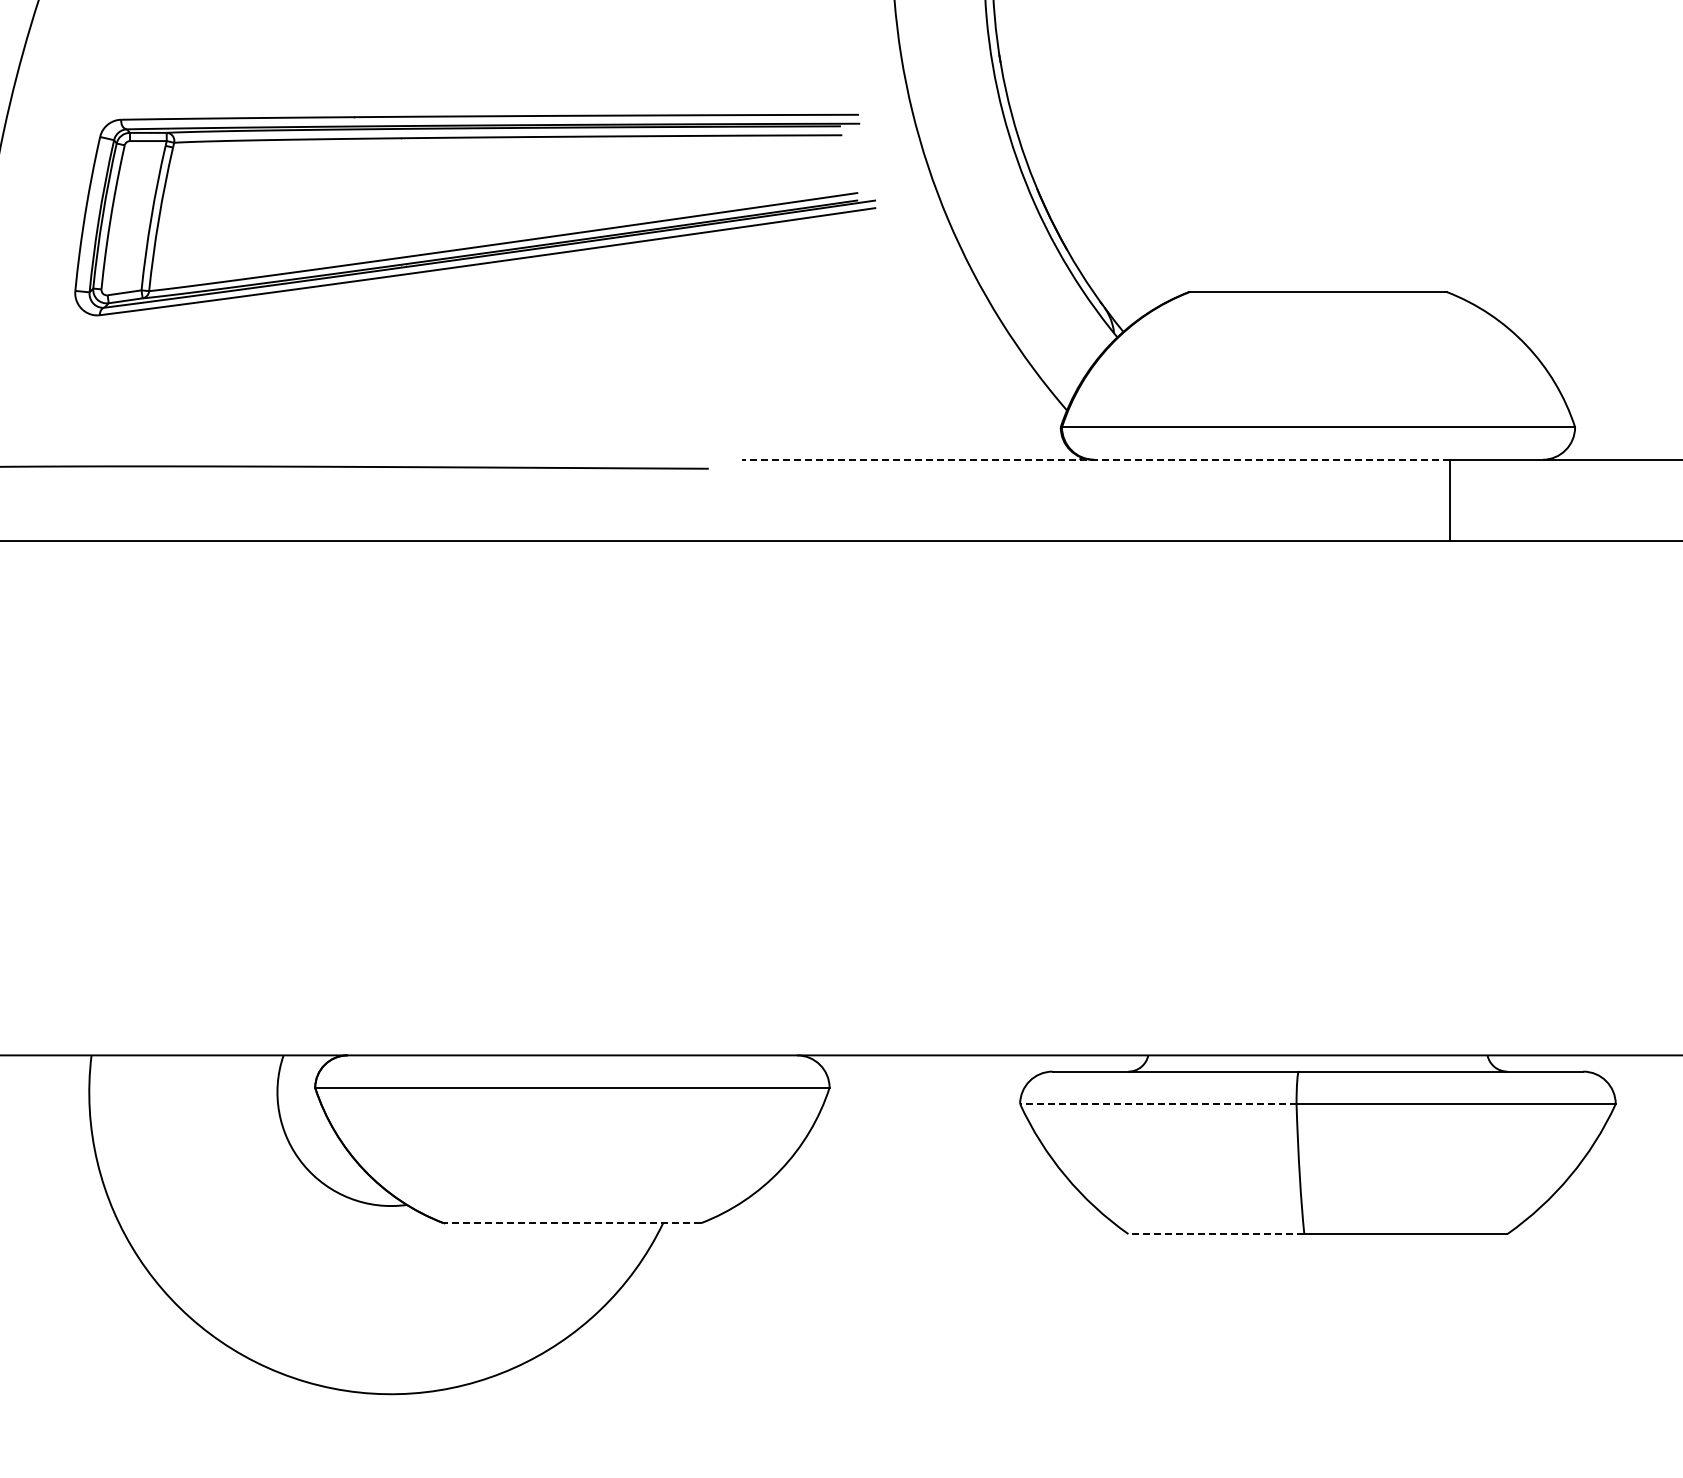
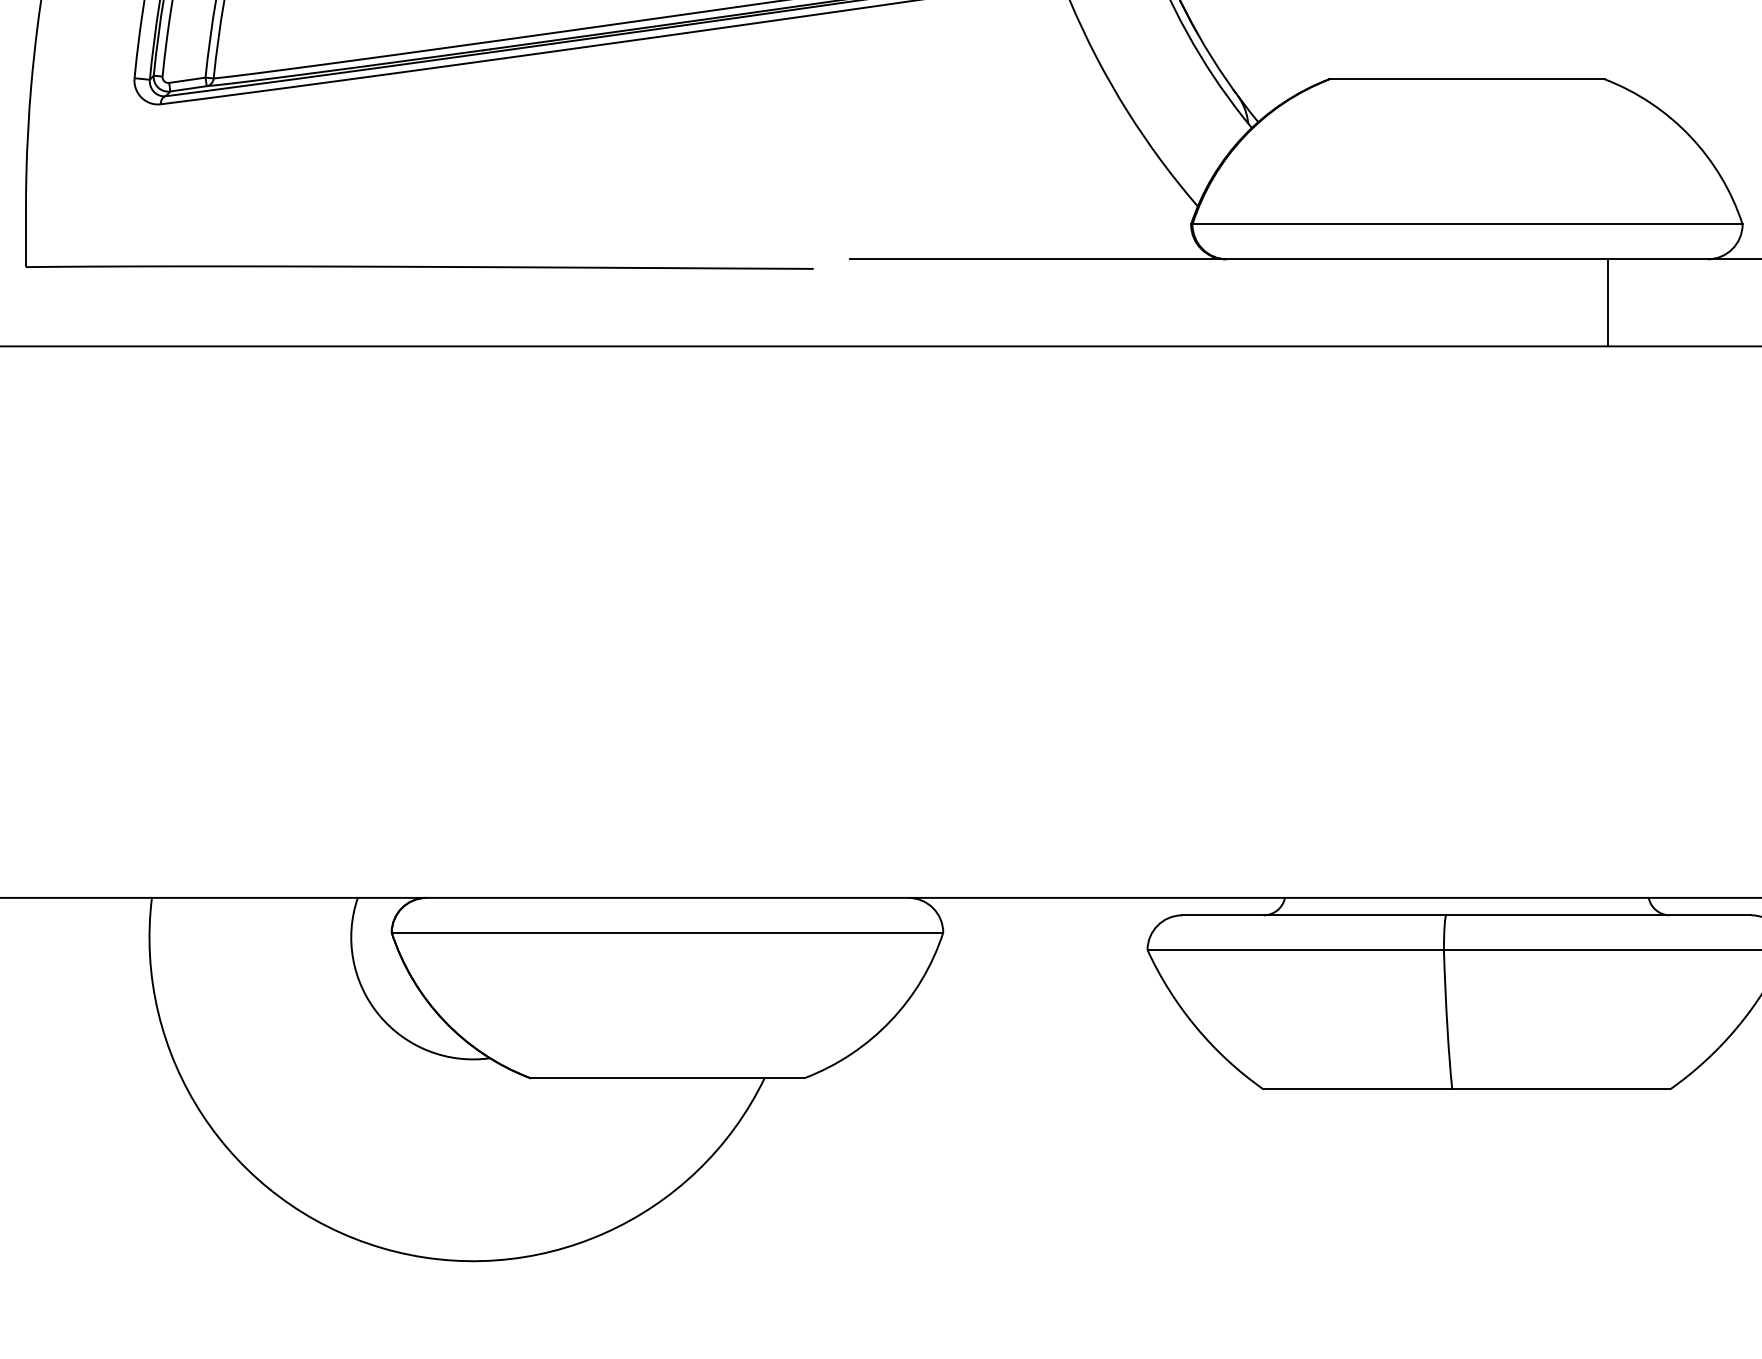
line: (1095, 459) -> (1228, 258), dashed -> solid
line: (1157, 1104) -> (1294, 950), dashed -> solid
line: (572, 1223) -> (667, 1078), dashed -> solid
line: (1216, 1234) -> (1358, 1089), dashed -> solid

